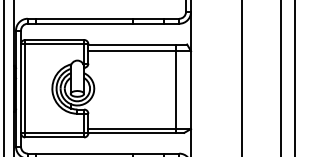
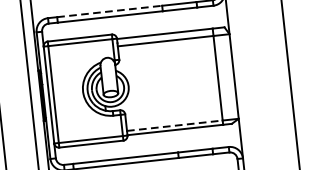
line: (84, 18) -> (109, 11), solid -> dashed
line: (132, 128) -> (174, 125), solid -> dashed

